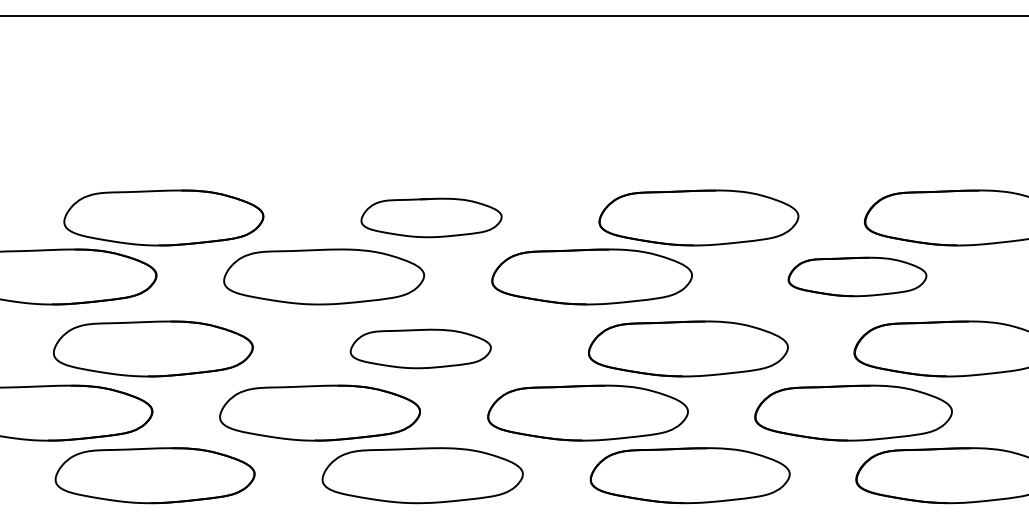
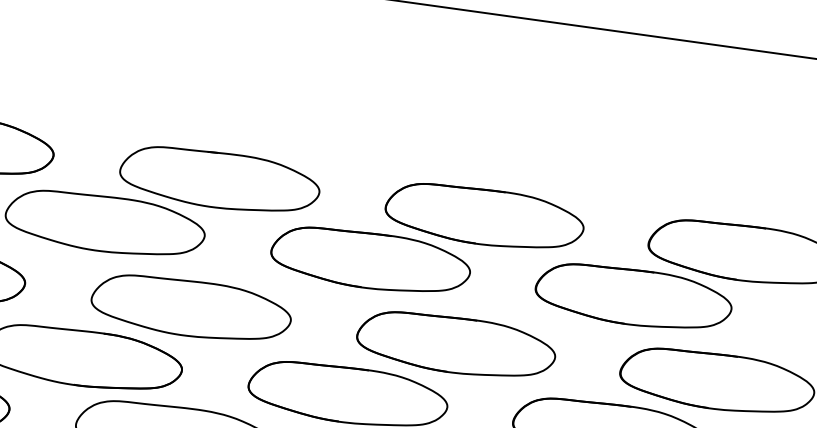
part: (431, 217) -> (219, 179), size x1.43
part: (857, 276) -> (633, 296), size x1.43
part: (420, 348) -> (191, 308), size x1.43

